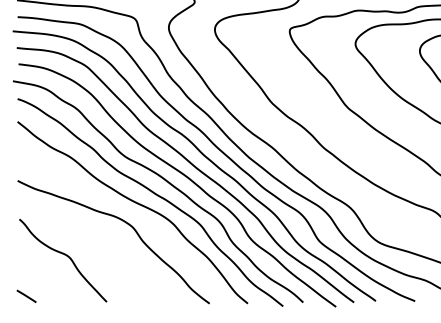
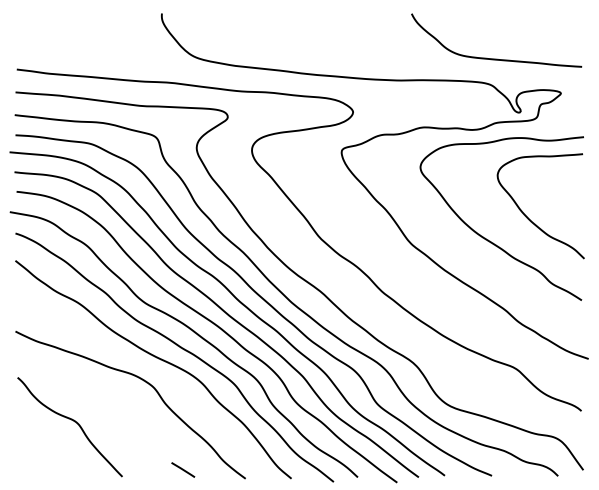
line: (26, 295) -> (183, 469), moved

